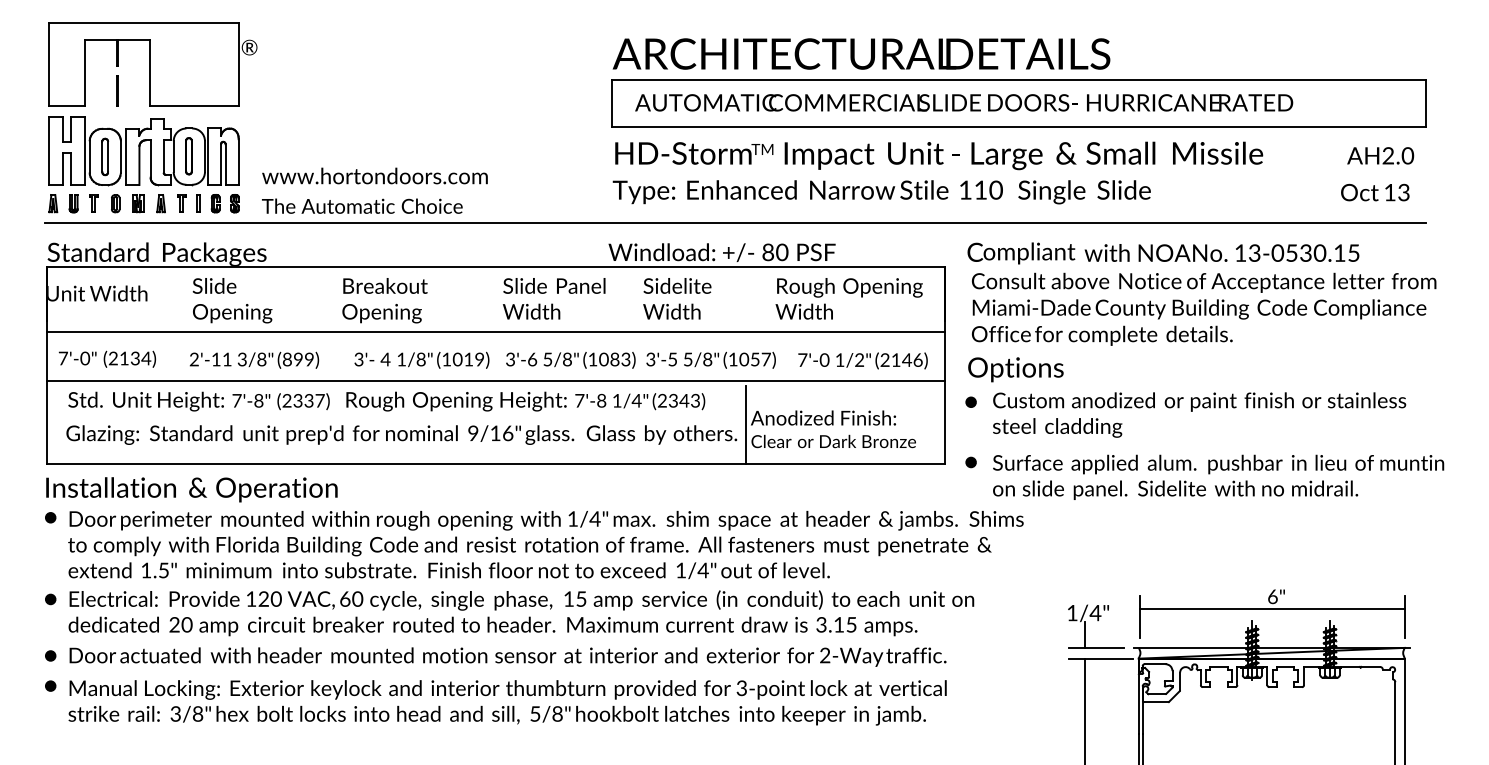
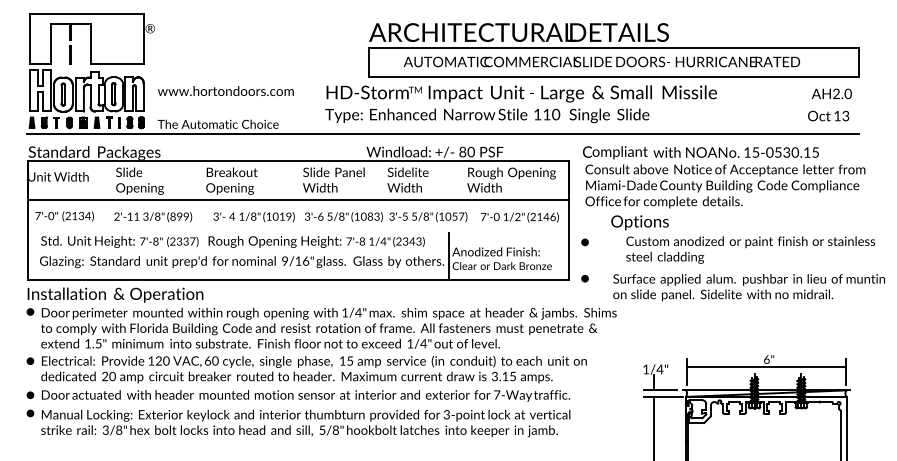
text: (963, 102) -> (601, 61), moved
text: (937, 173) -> (520, 104), moved
text: (374, 175) -> (225, 90), moved
text: (1253, 253) -> (755, 152), 13-0530.15 -> 15-0530.15
line: (495, 380) -> (298, 229), removed
text: (1187, 397) -> (743, 239), moved
text: (1217, 477) -> (748, 287), moved
text: (825, 654) -> (497, 394), 2-Way -> 7-Way

